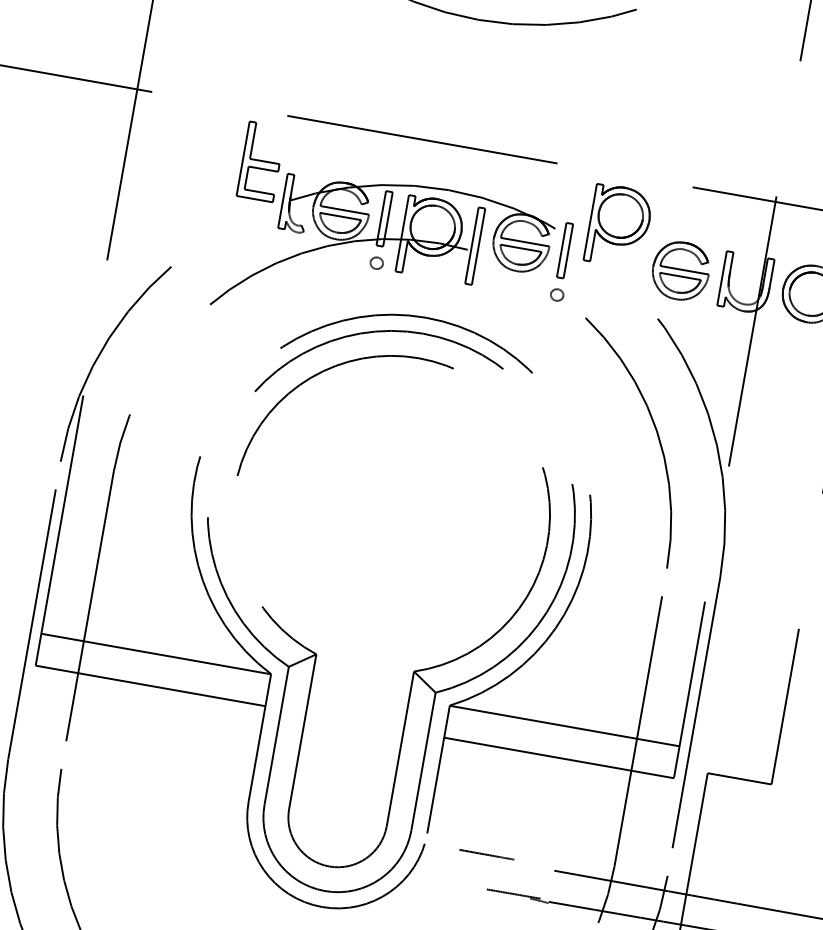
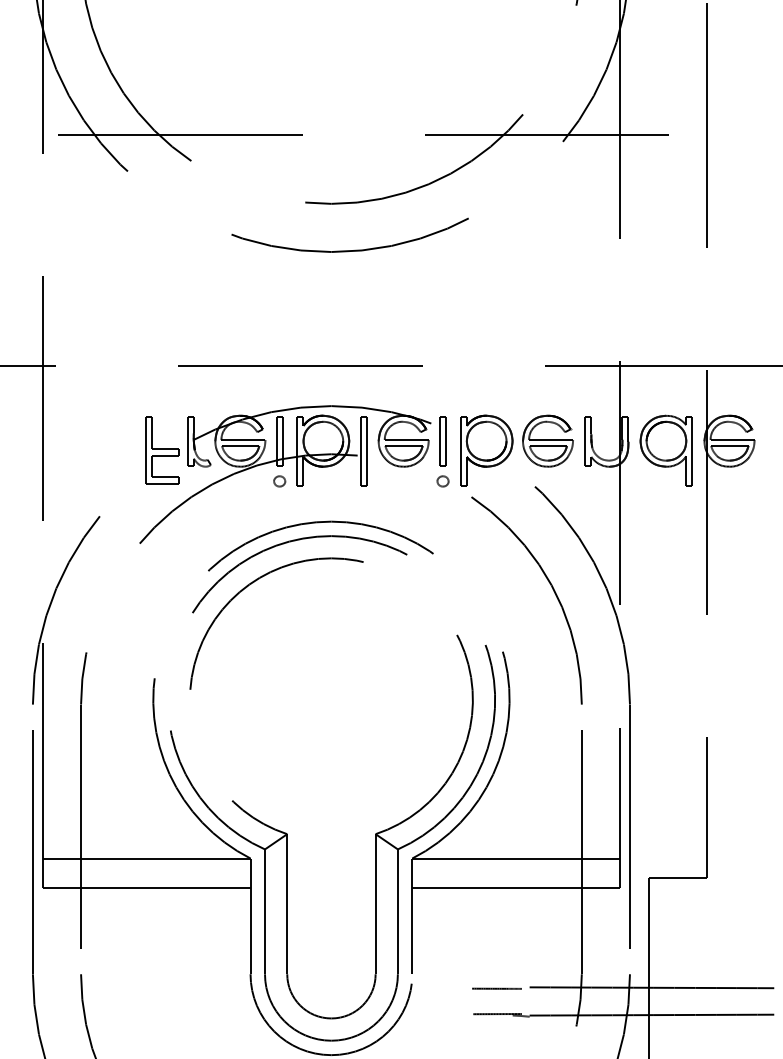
part: (261, 162) -> (162, 450), moved
part: (618, 226) -> (486, 450), moved
line: (486, 854) -> (496, 988), moved

